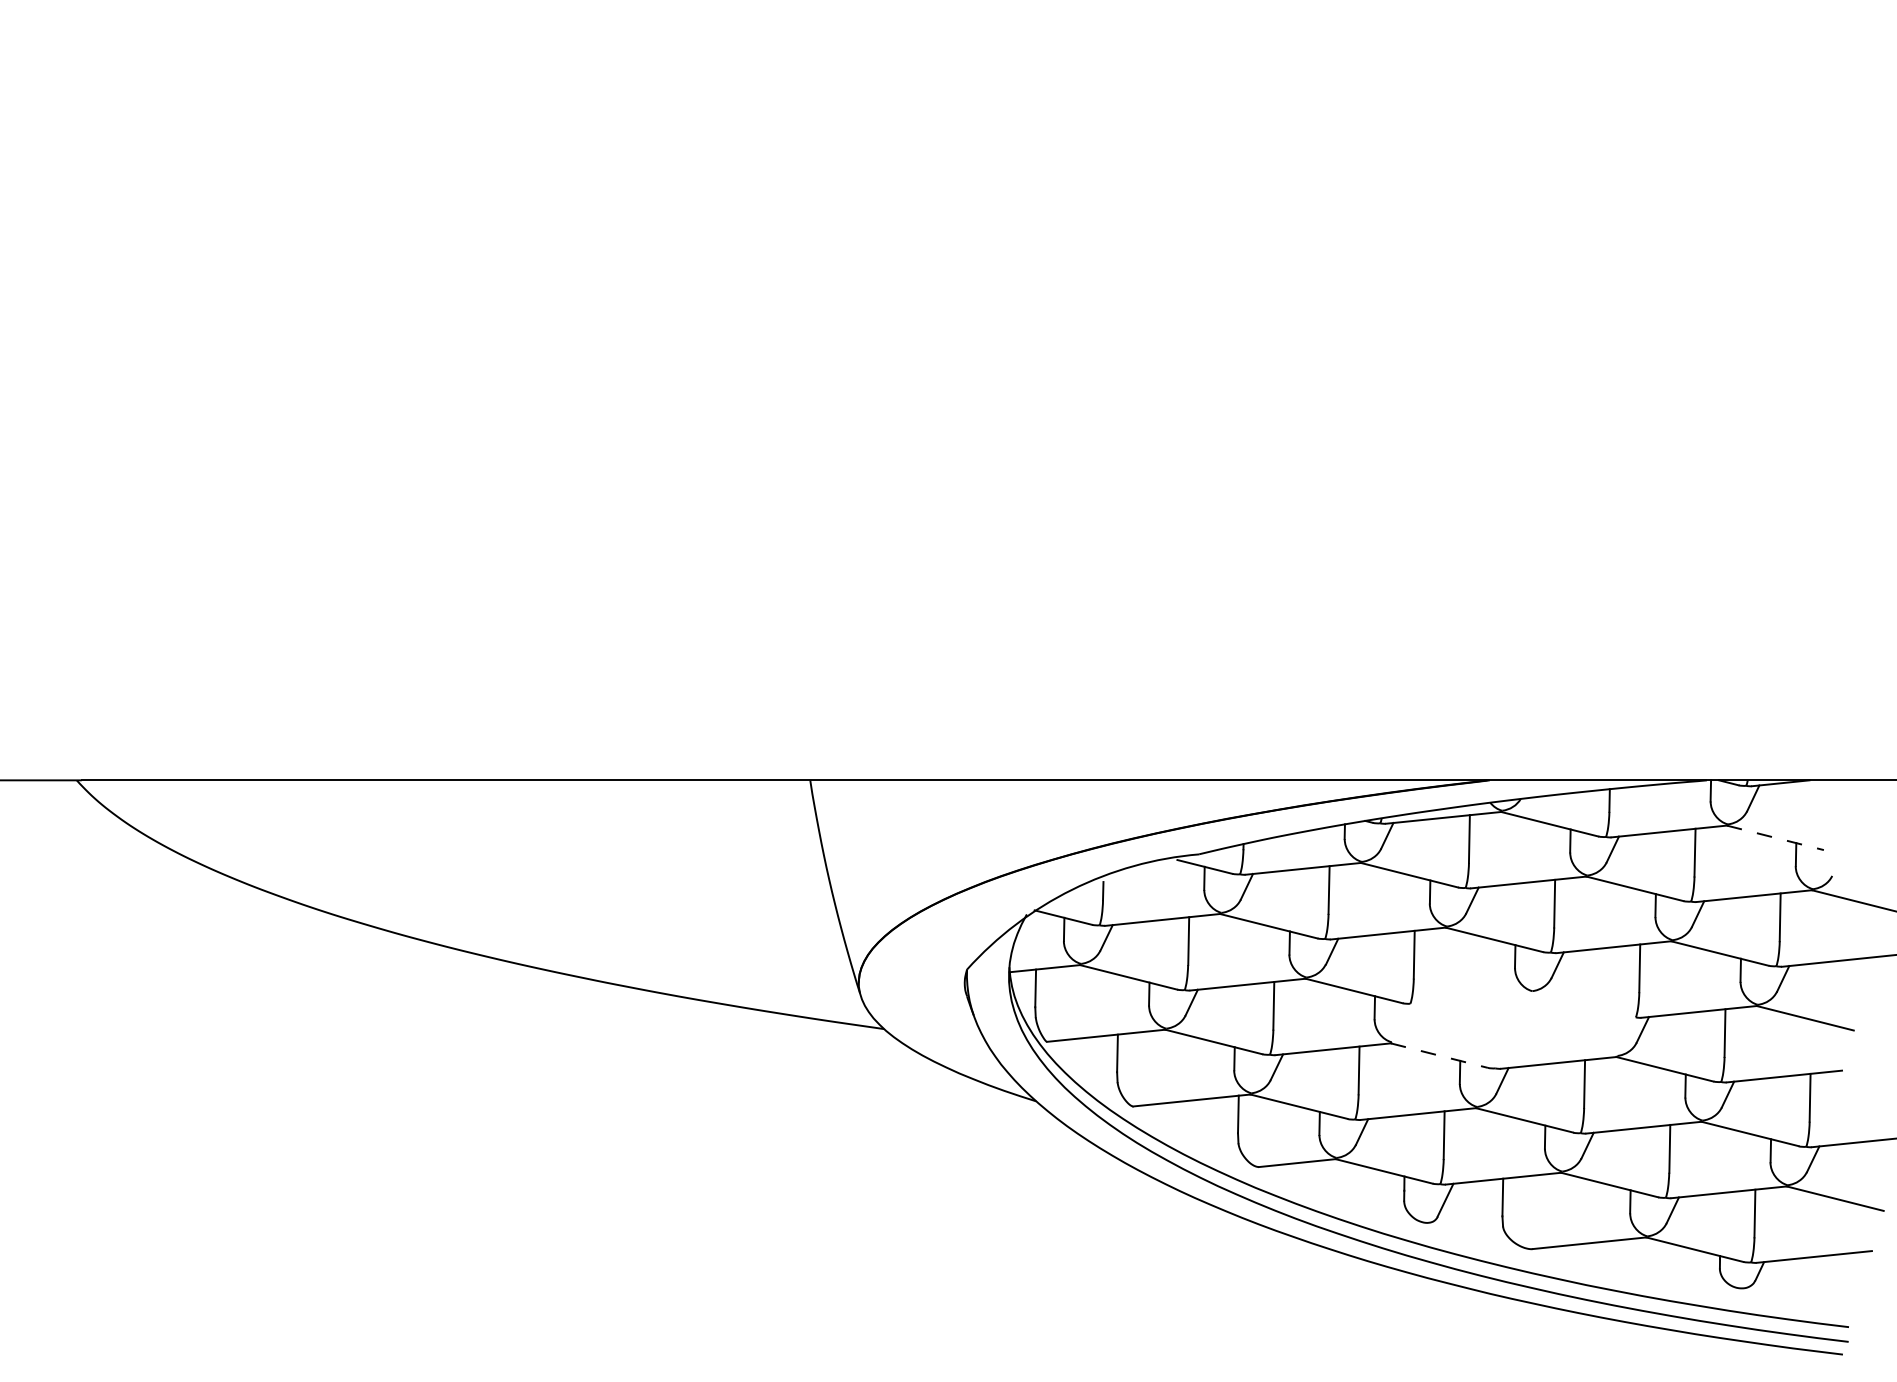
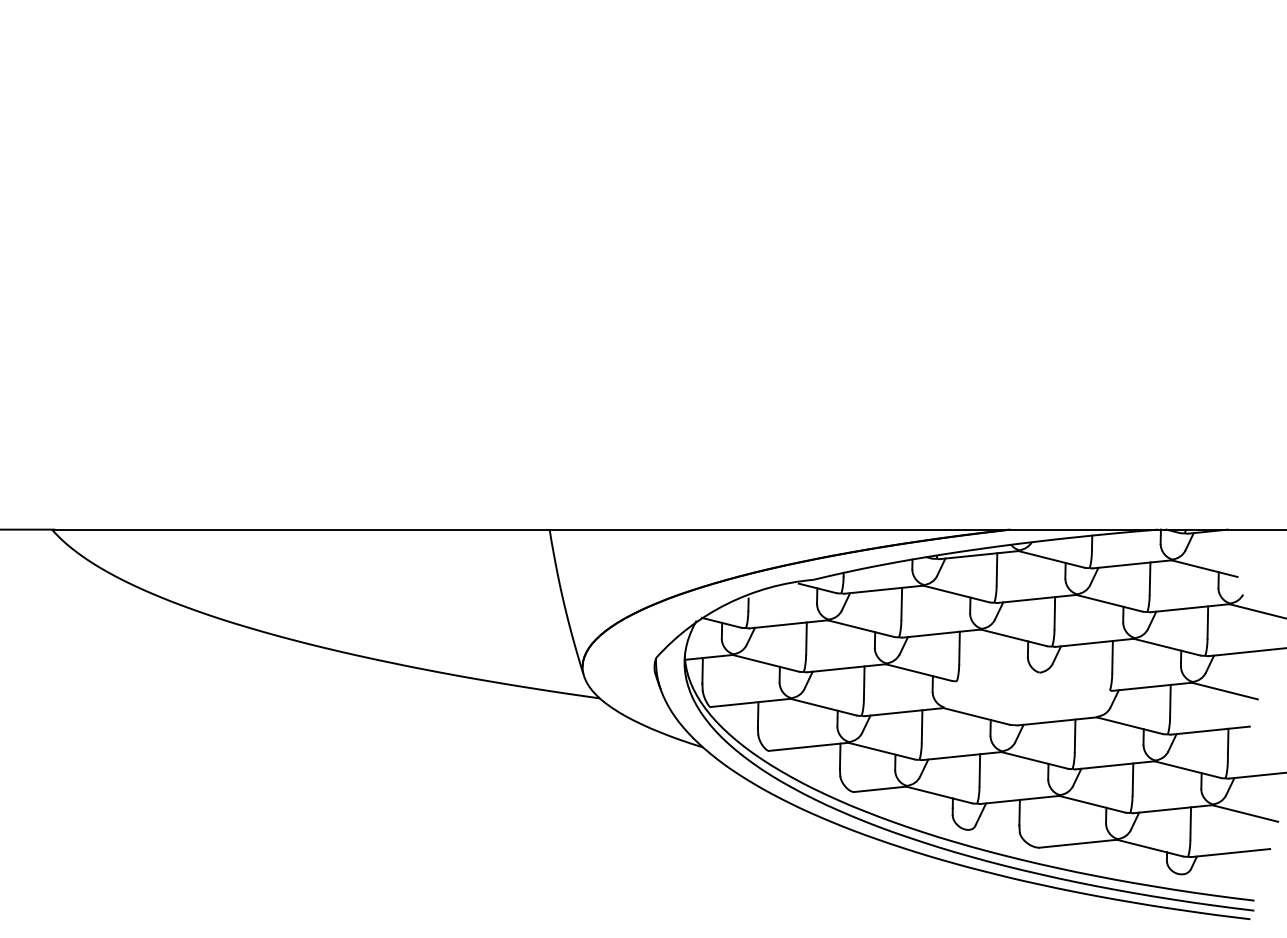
line: (1775, 837) -> (1204, 568), dashed -> solid
line: (1439, 1055) -> (976, 716), dashed -> solid

